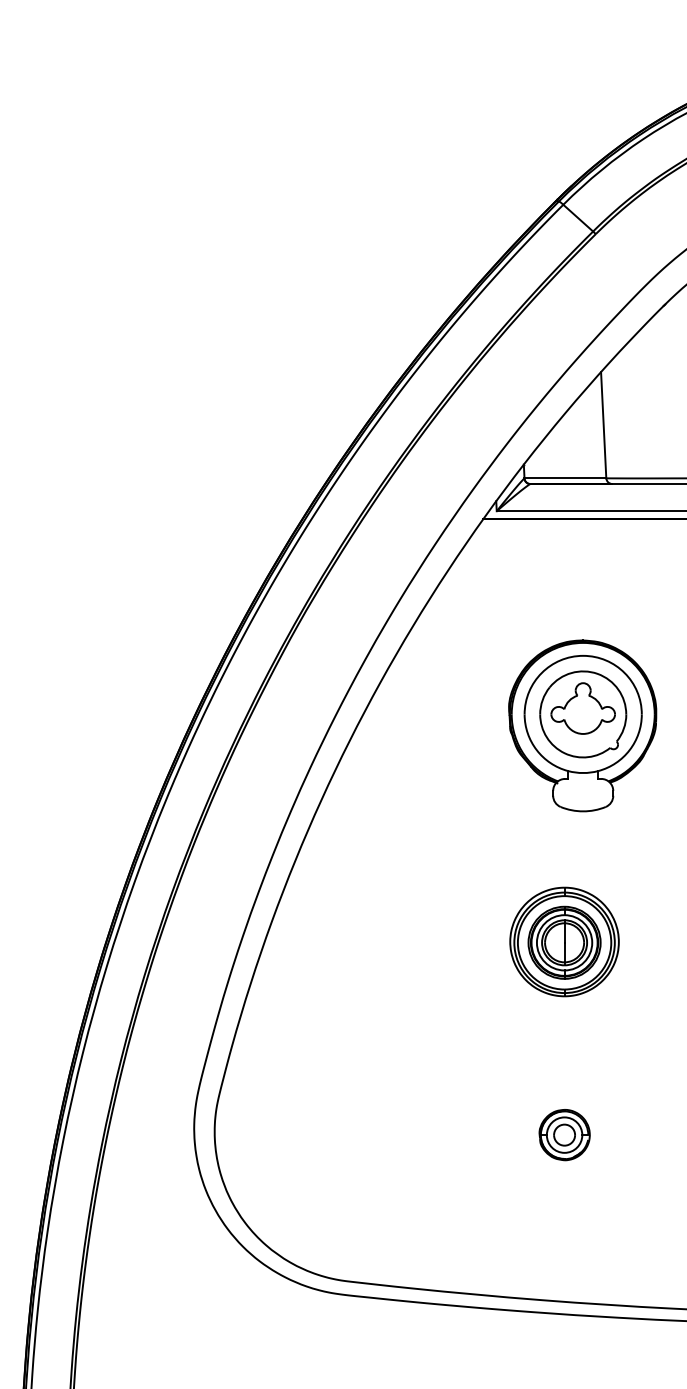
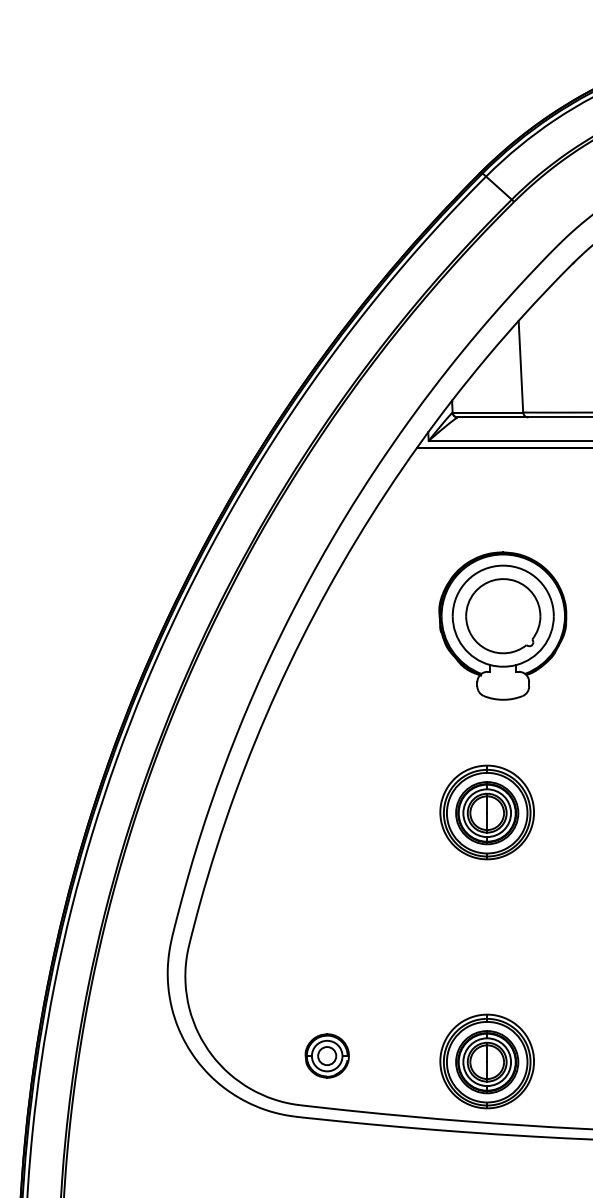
part: (583, 707) -> (503, 610), removed
part: (563, 1134) -> (326, 1055), moved
part: (563, 1230) -> (486, 1061), added

